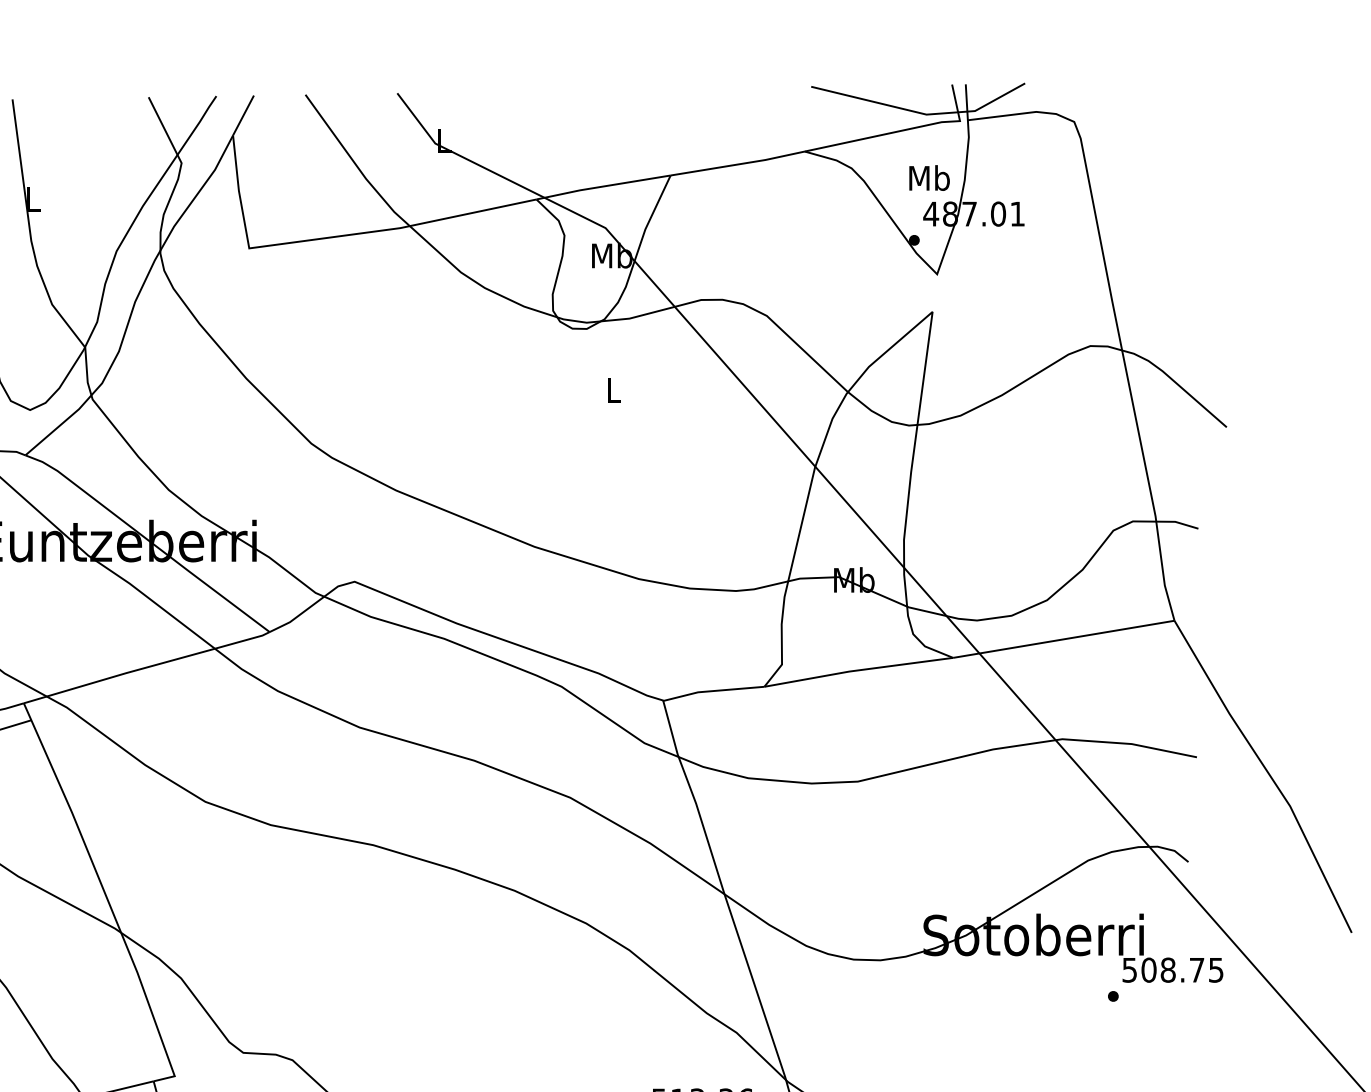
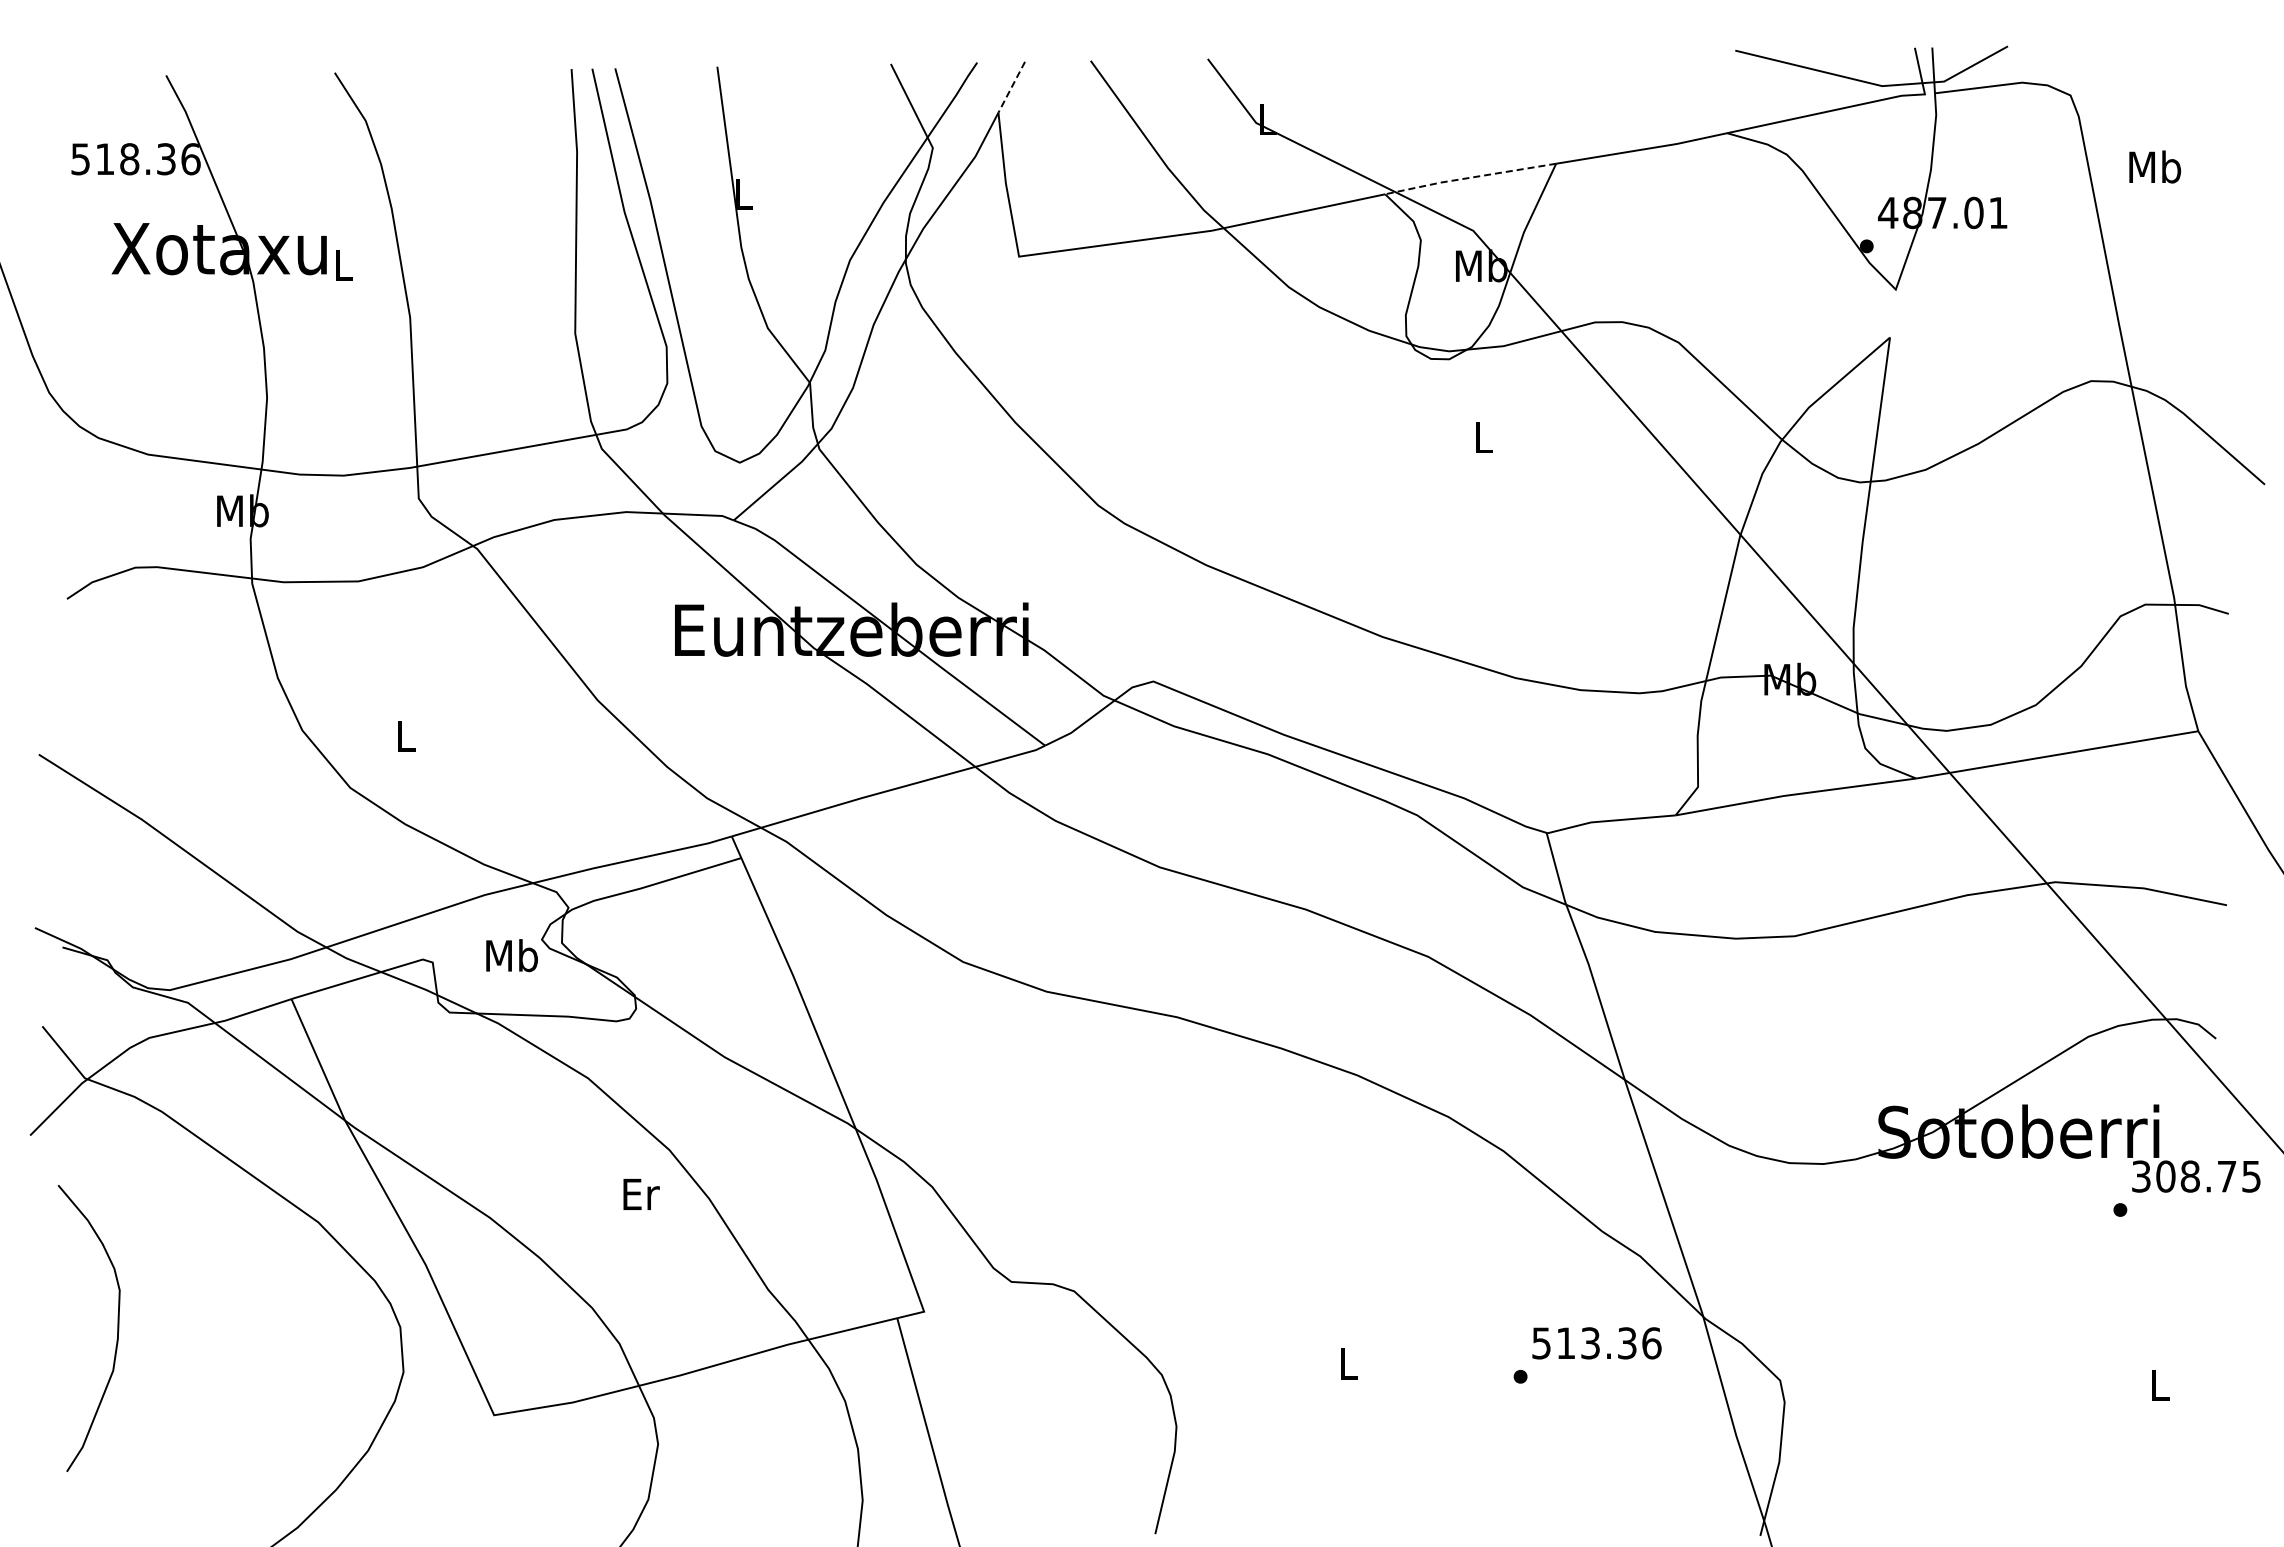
line: (243, 115) -> (1011, 87), solid -> dashed
text: (929, 177) -> (2155, 166), moved
line: (602, 186) -> (1469, 177), solid -> dashed
text: (1129, 970) -> (2141, 1176), 508.75 -> 308.75

